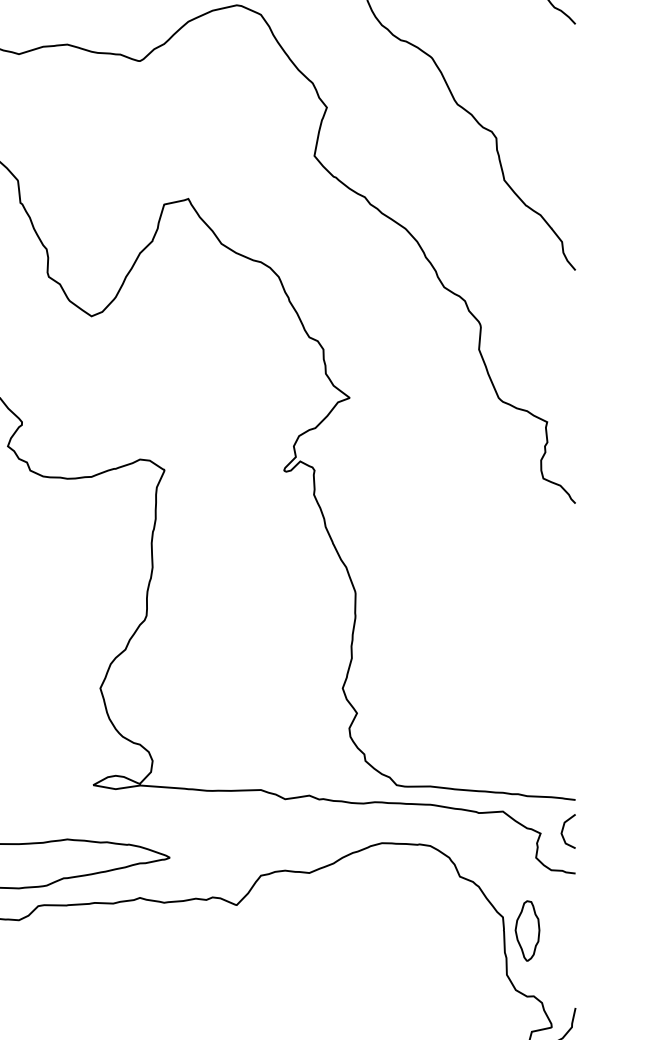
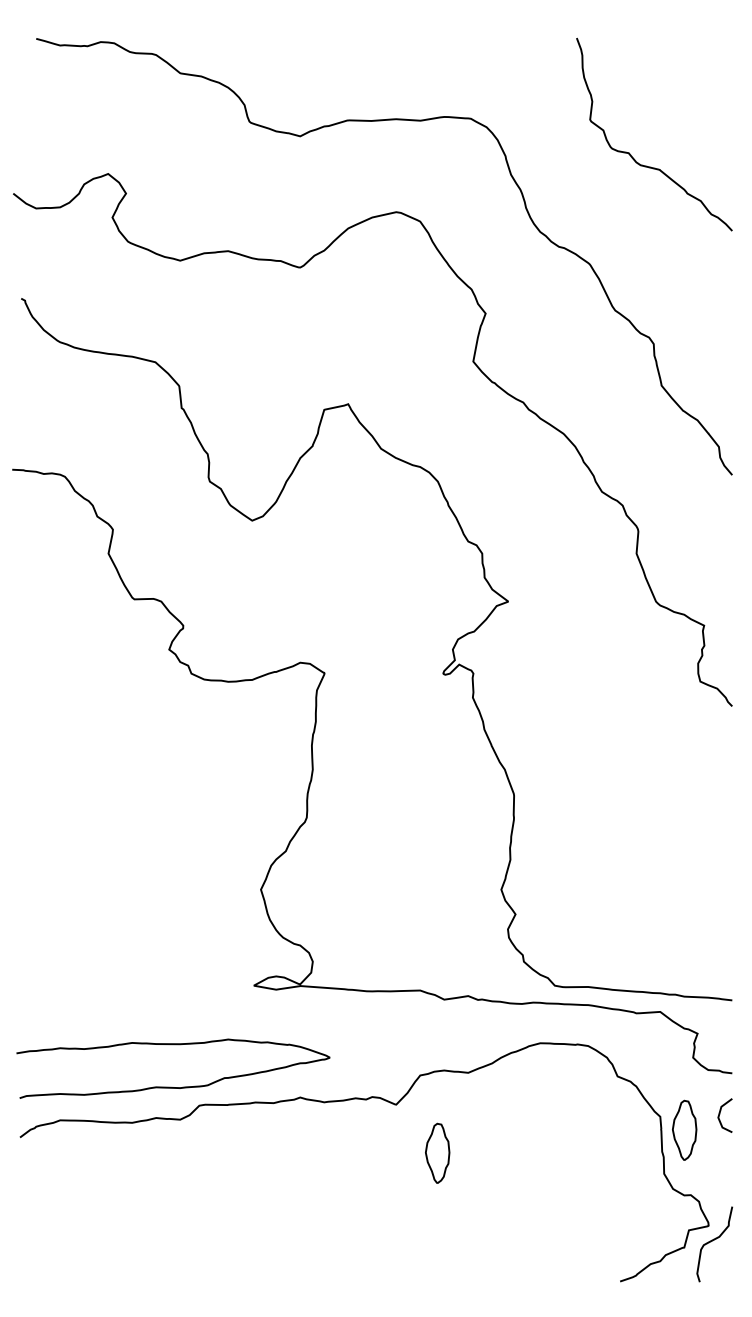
line: (563, 830) -> (720, 1114), moved
part: (278, 953) -> (437, 1152), added

